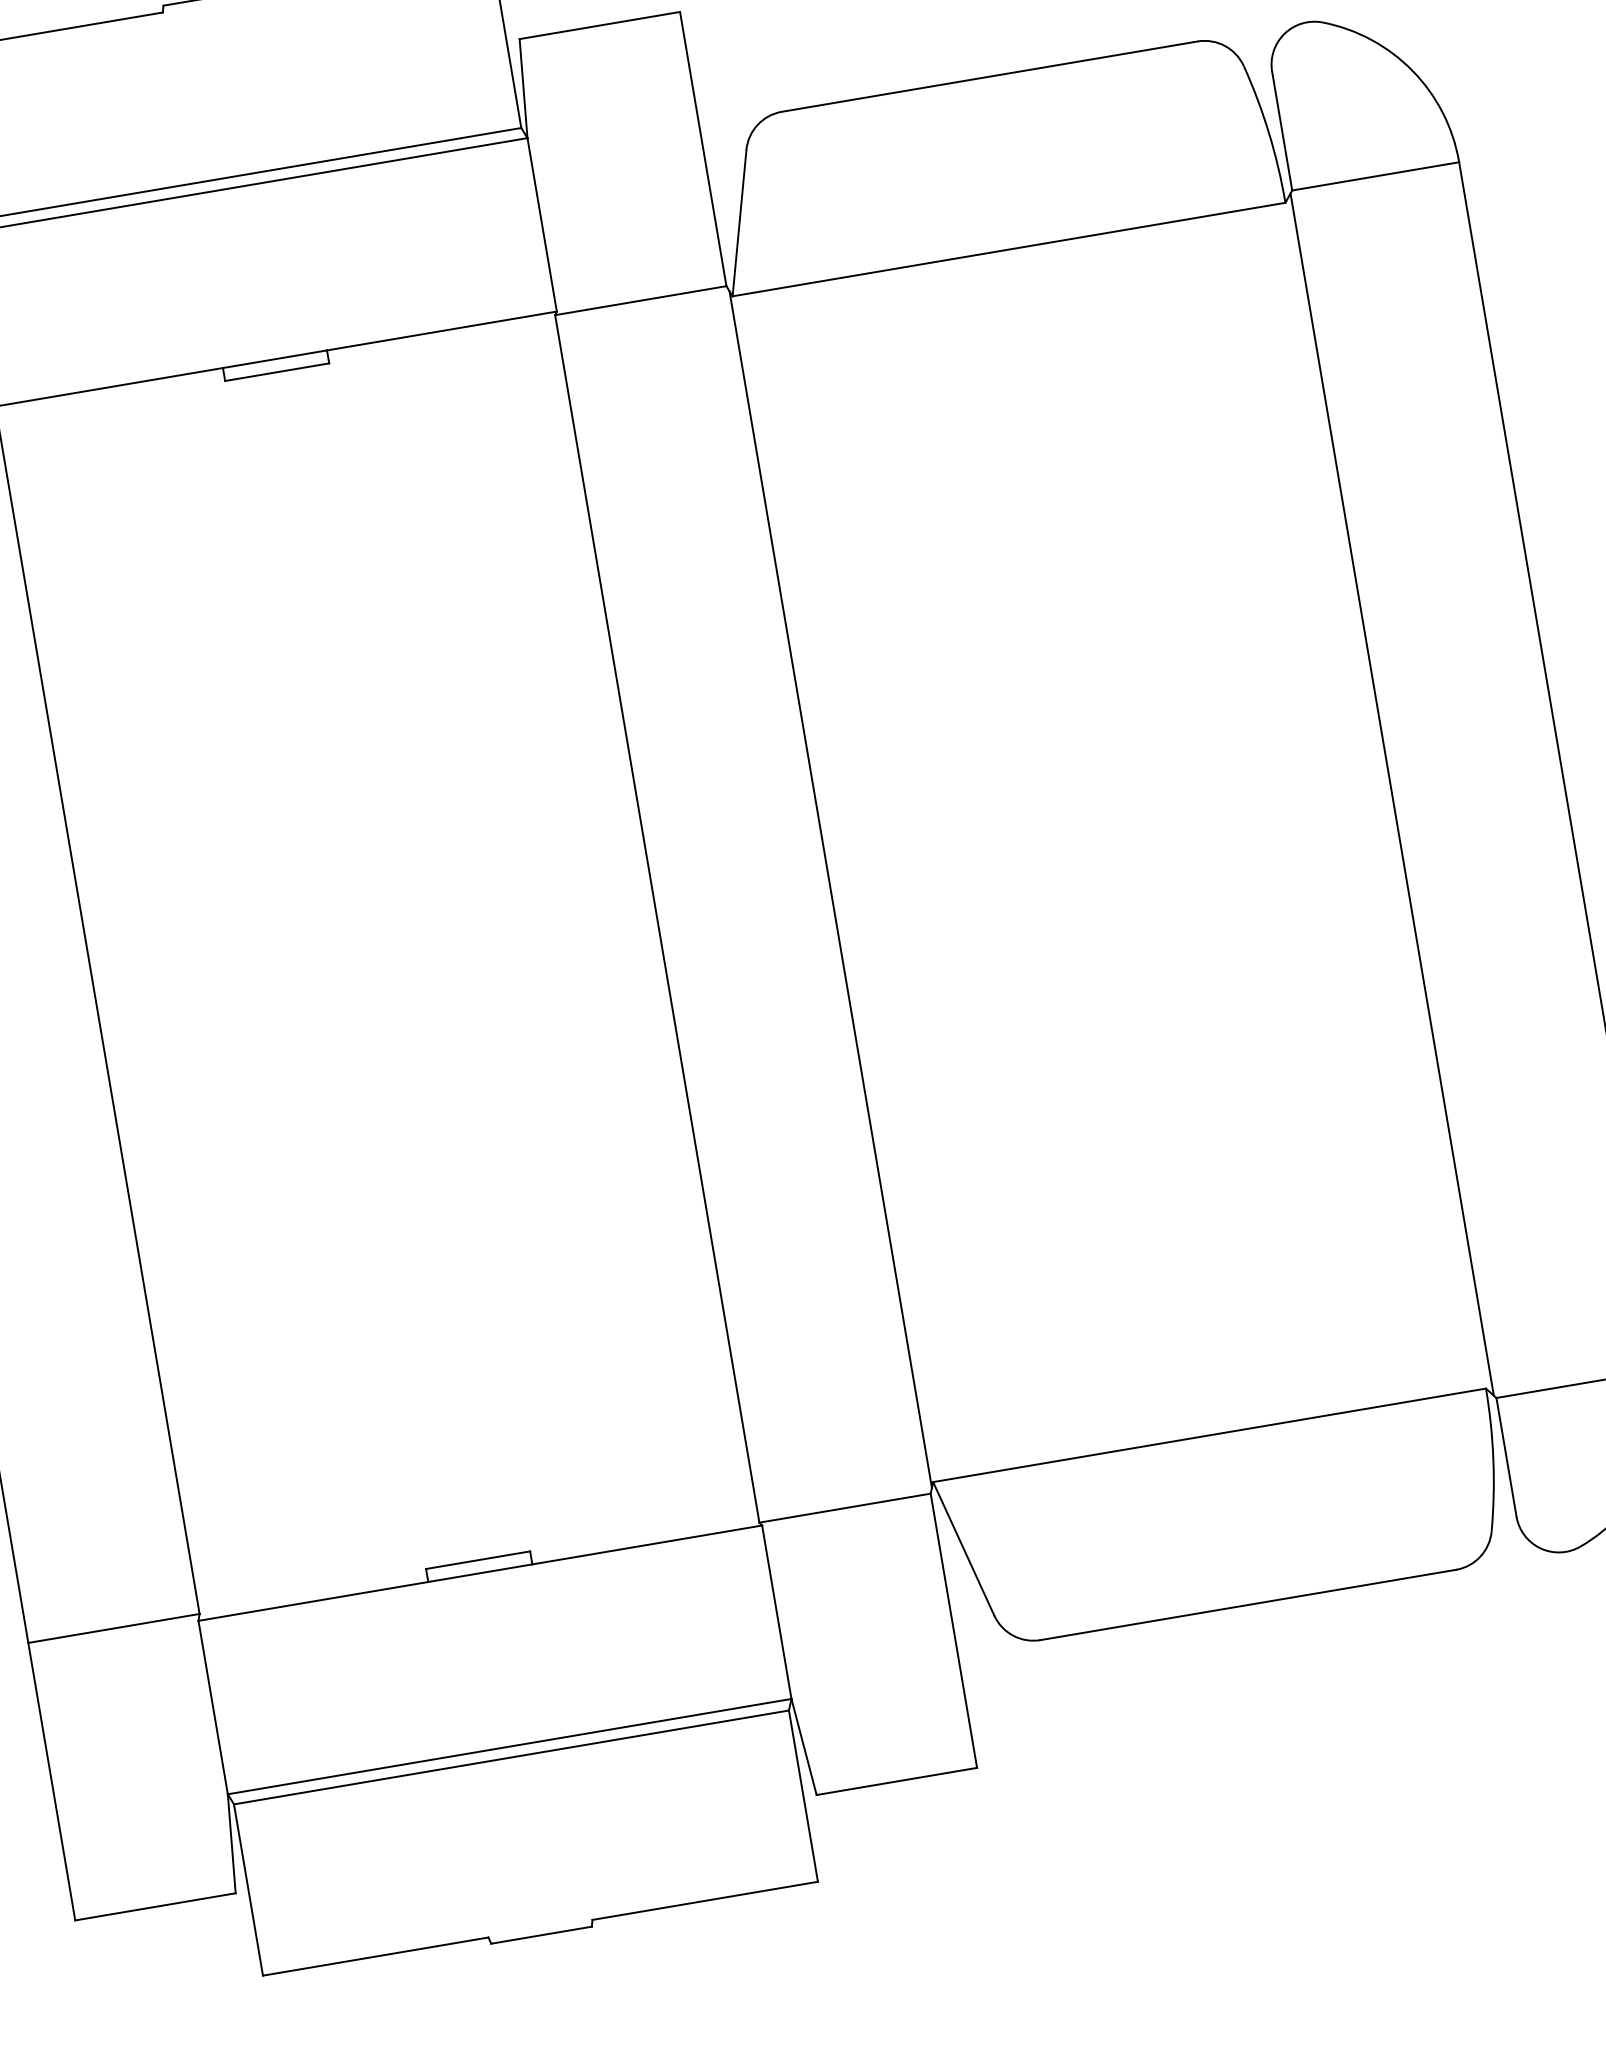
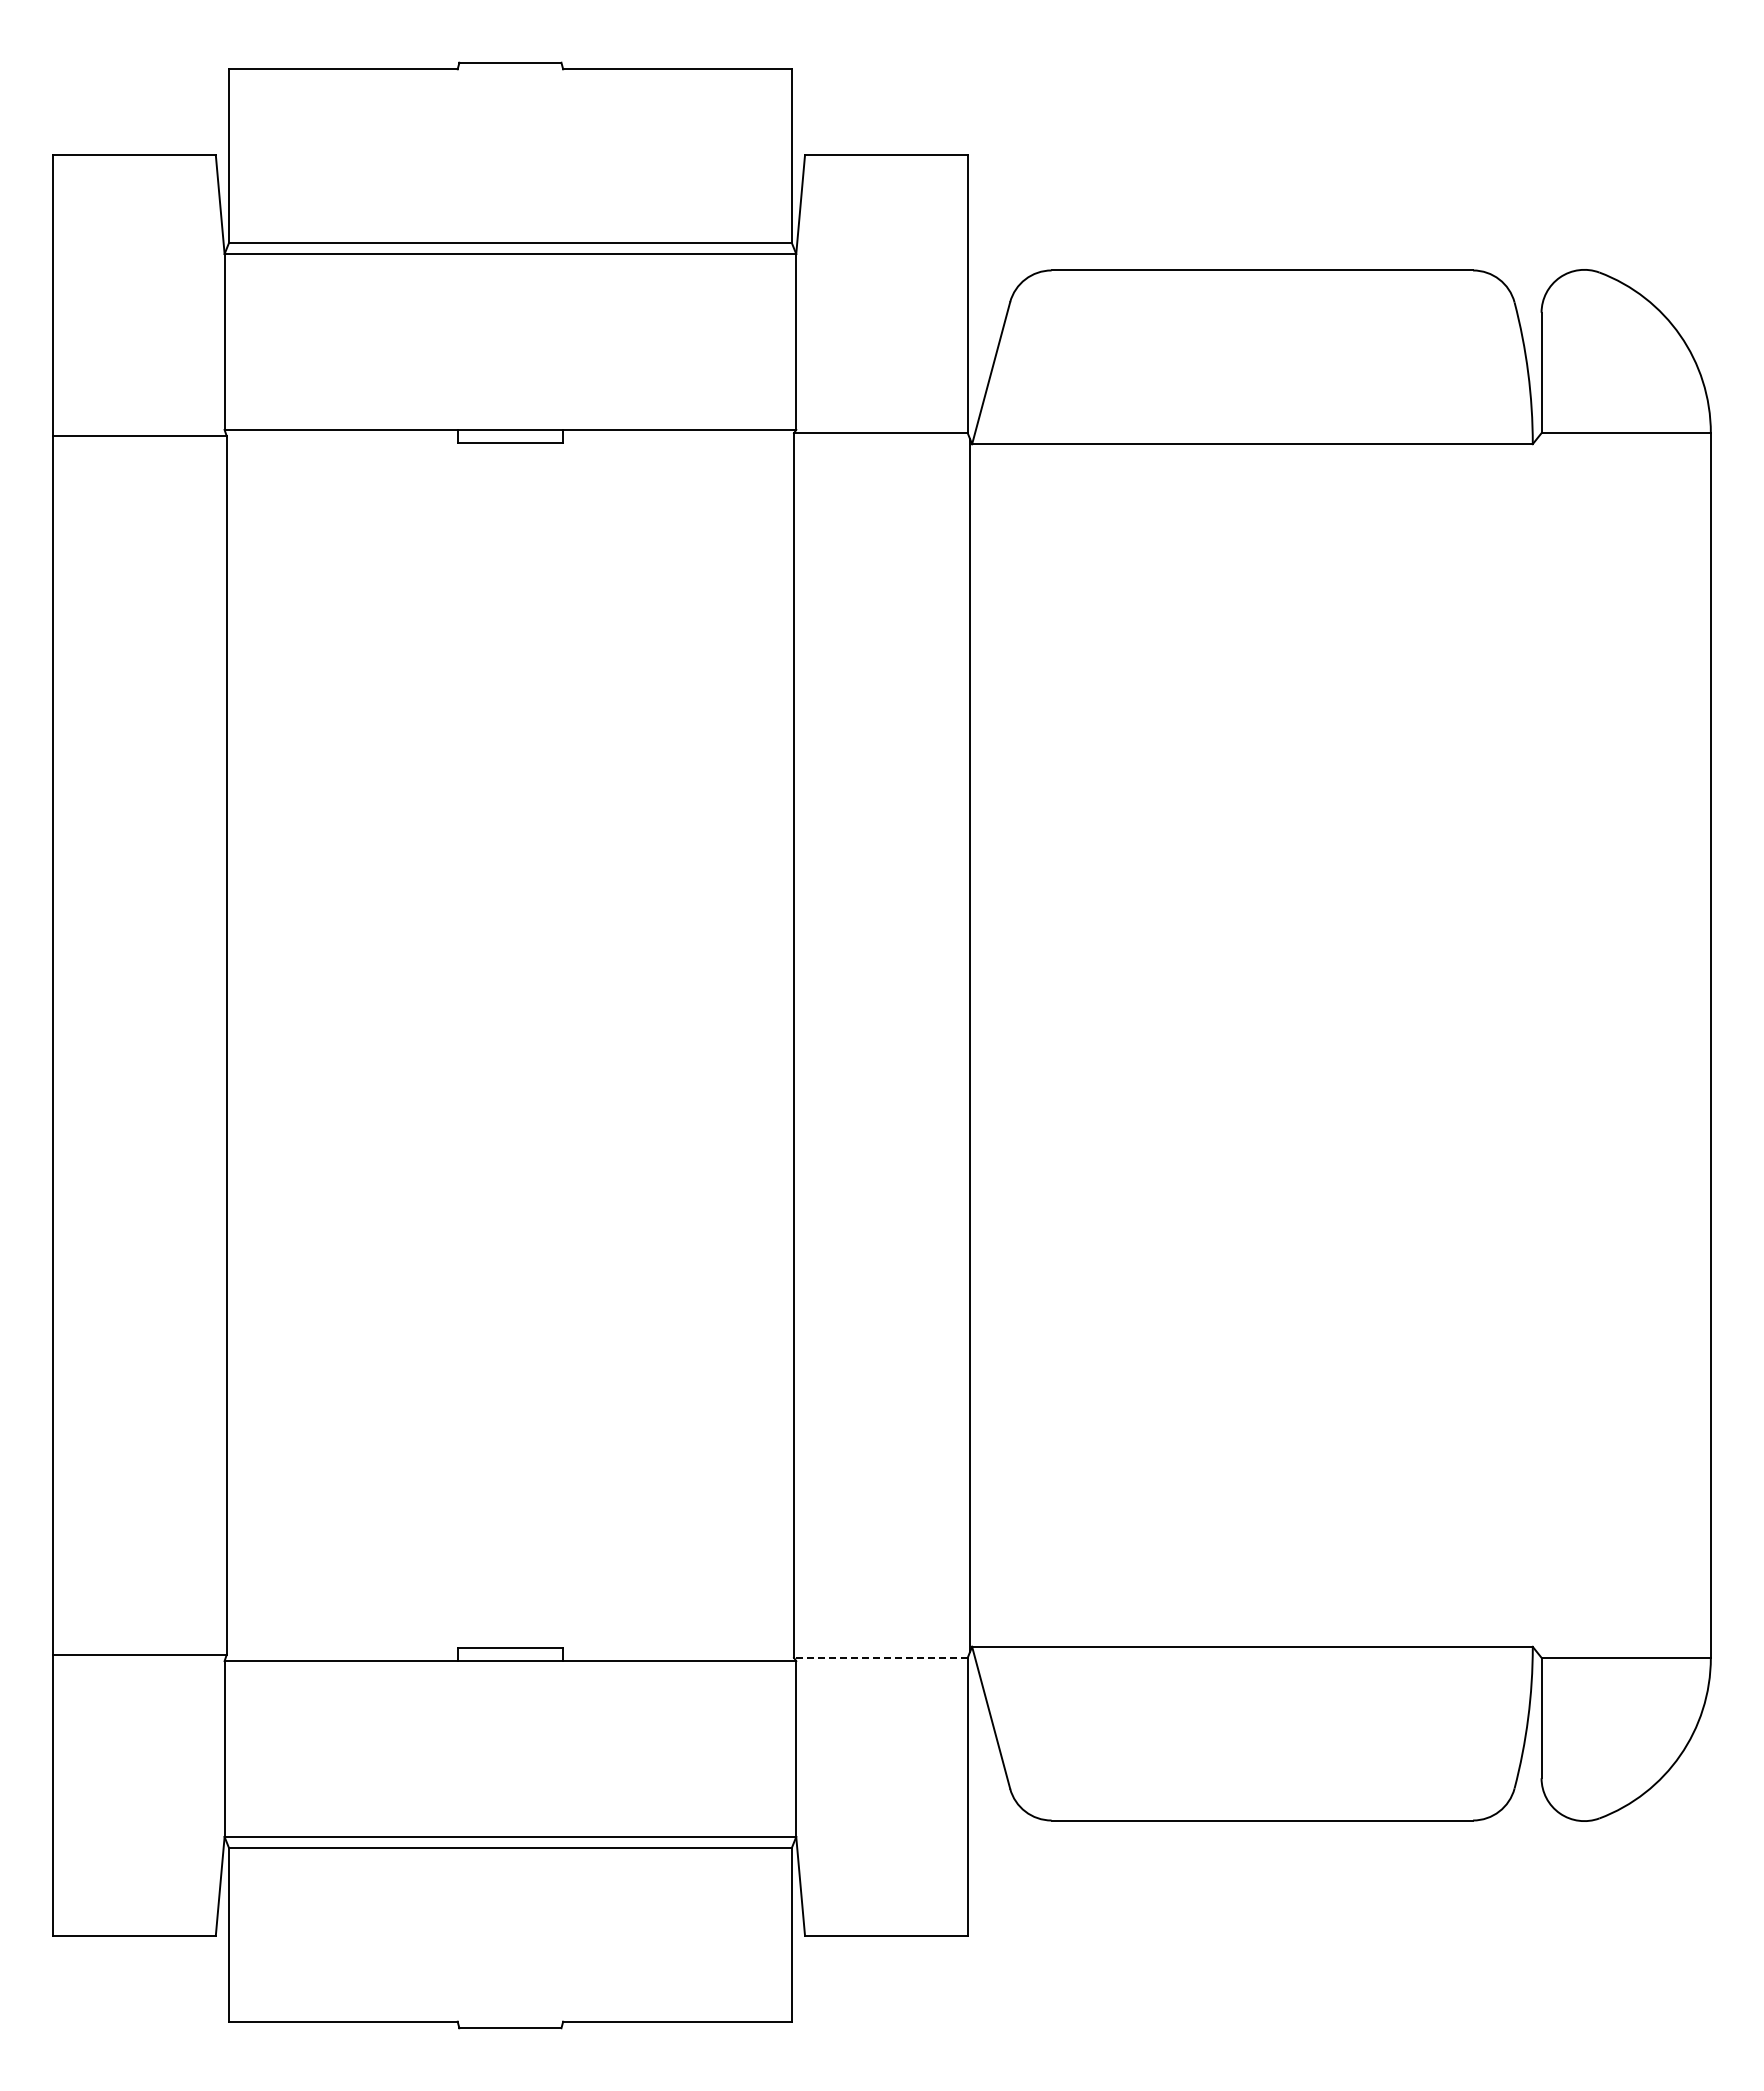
line: (1392, 794) -> (1539, 1045), removed
line: (844, 1507) -> (880, 1657), solid -> dashed

